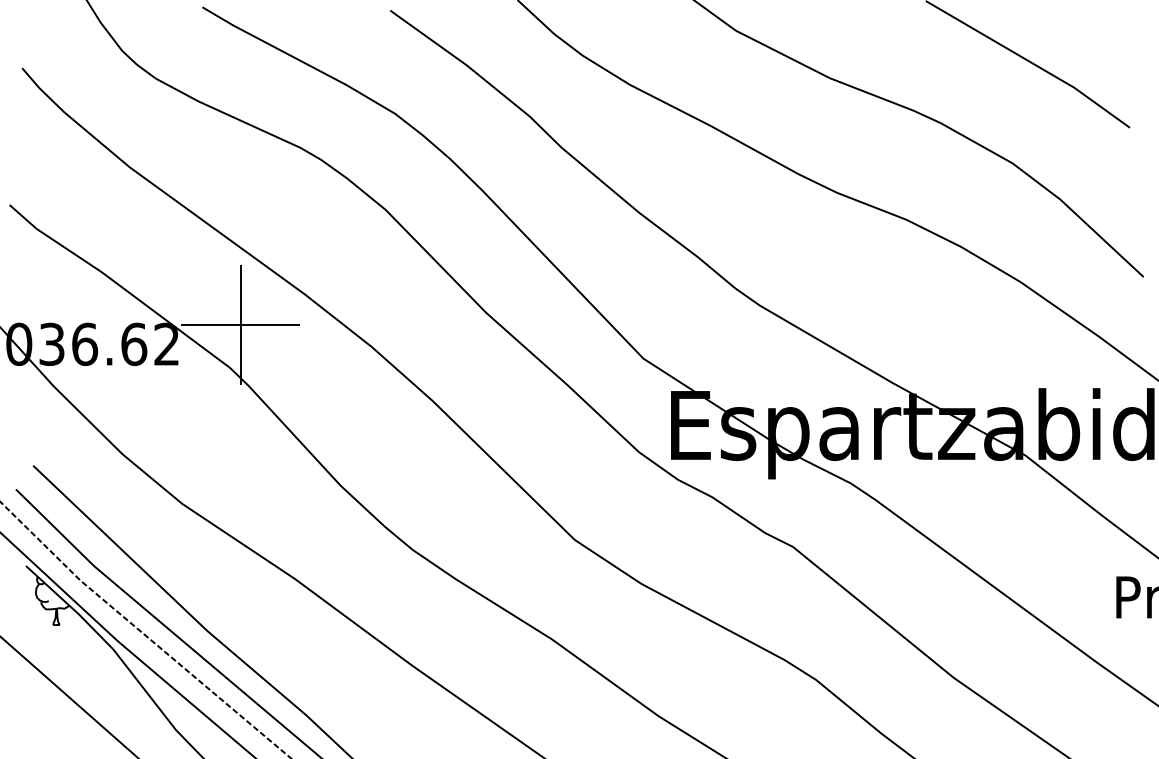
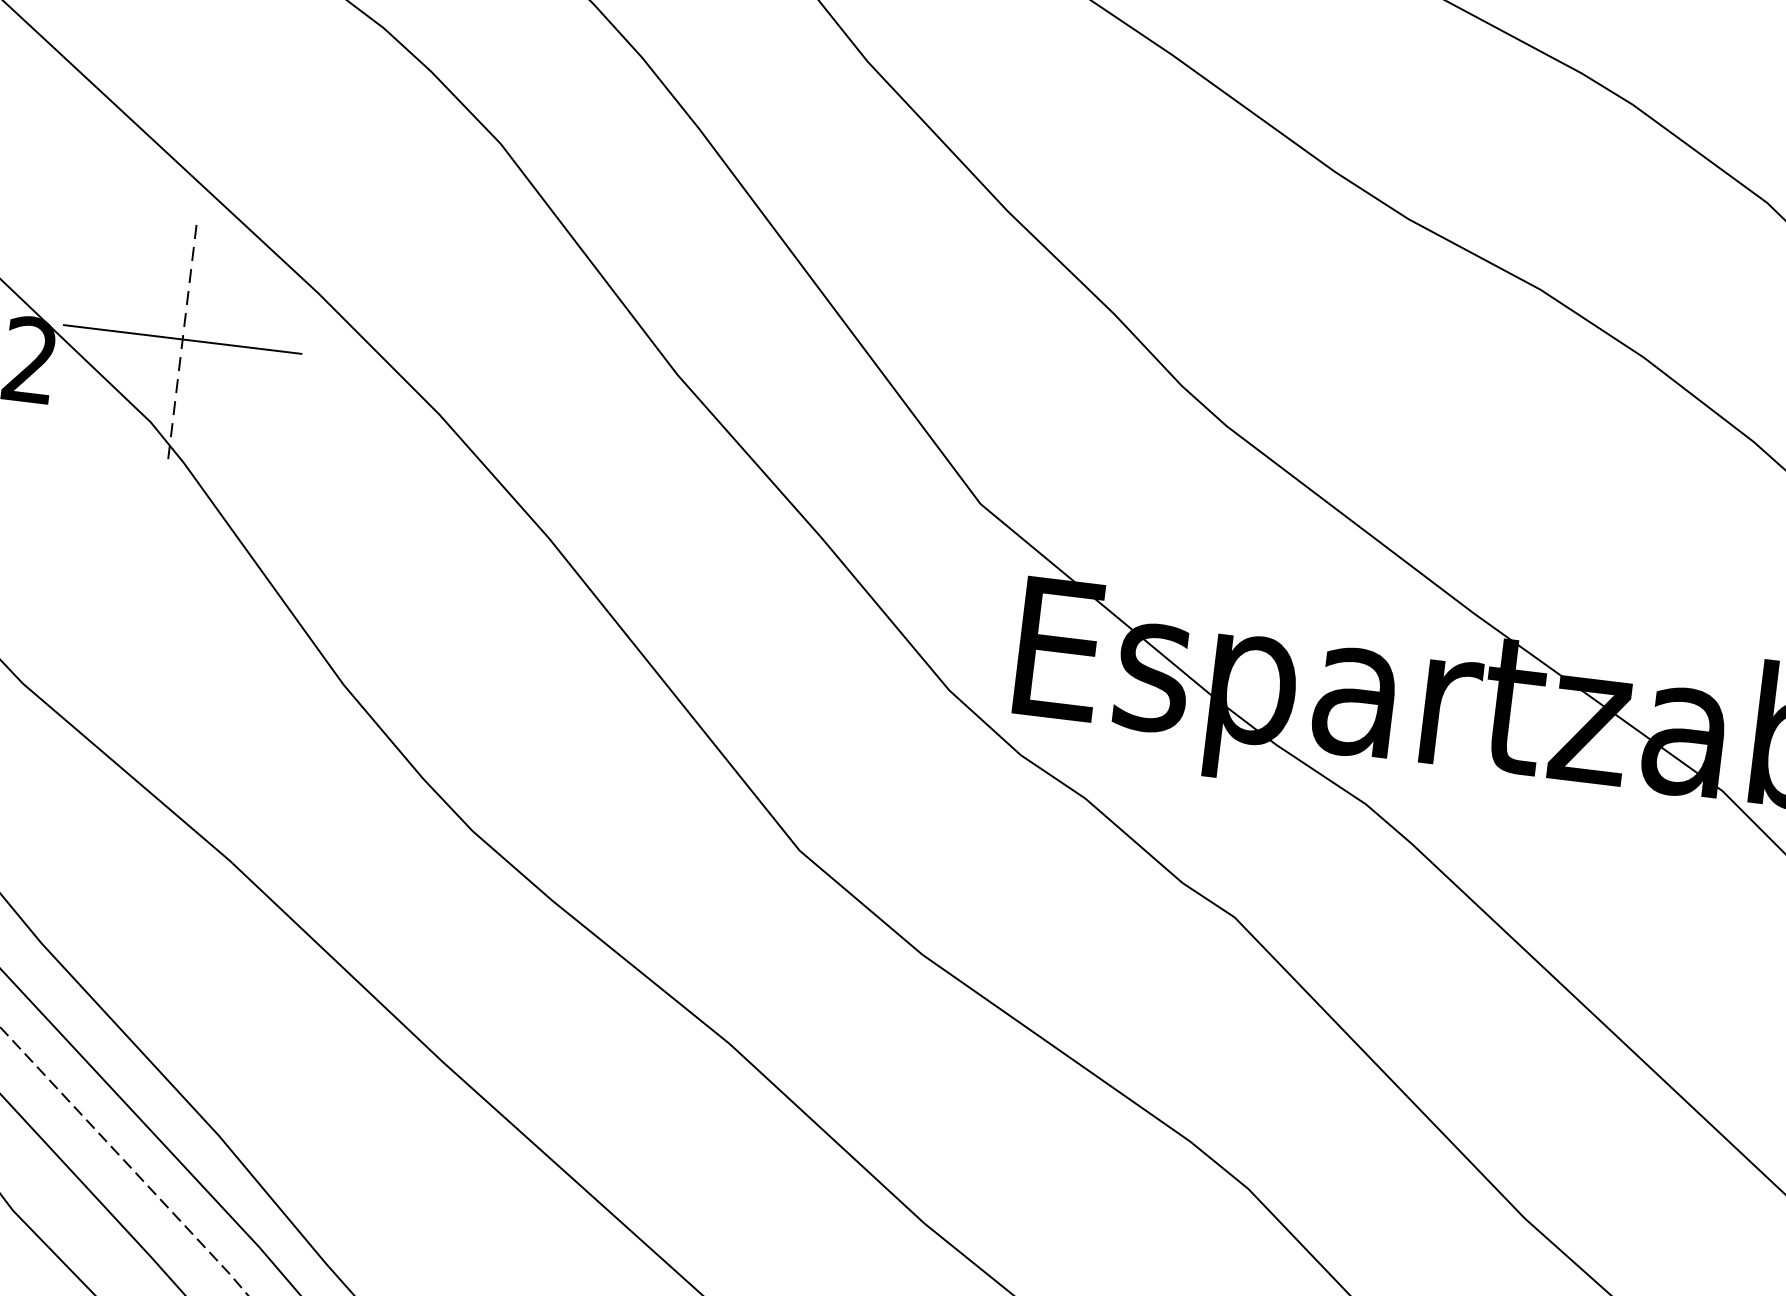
line: (240, 325) -> (182, 340), solid -> dashed

